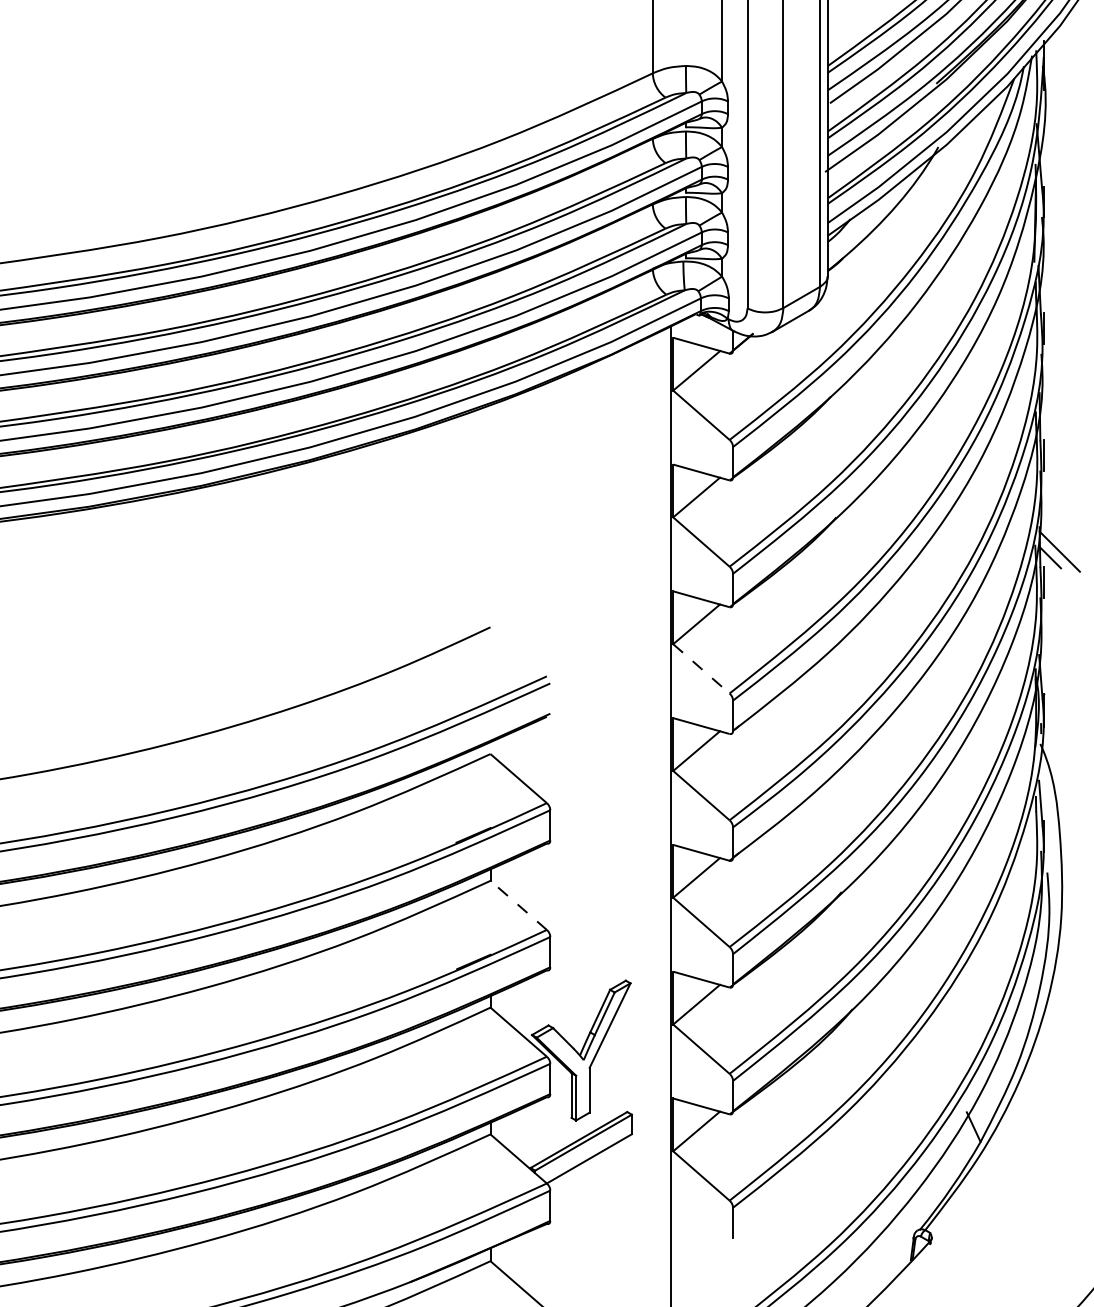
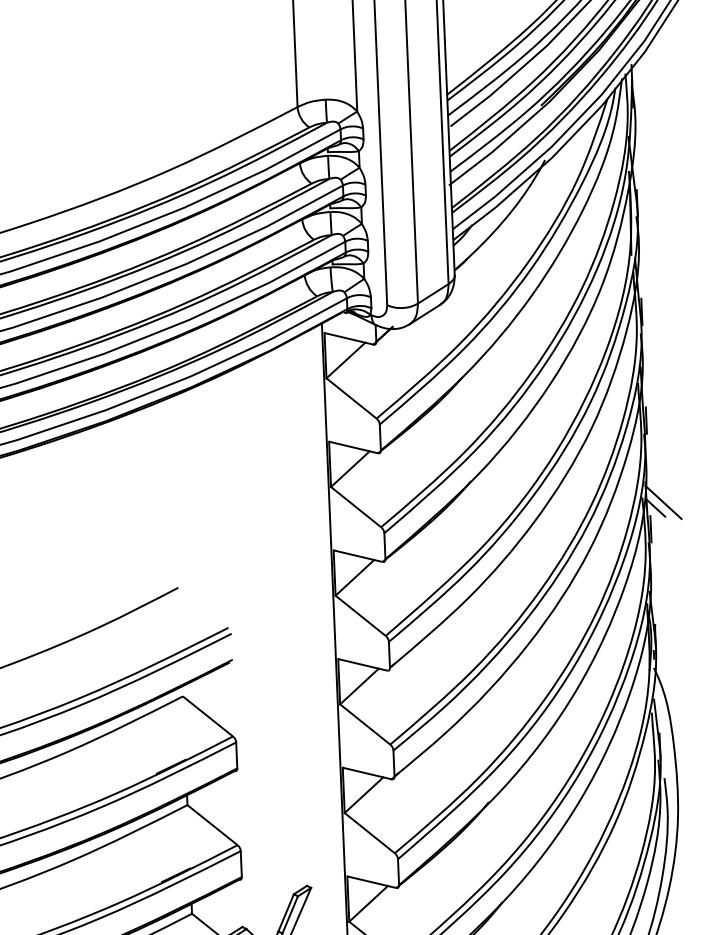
line: (701, 668) -> (360, 615), dashed -> solid
line: (518, 905) -> (212, 825), dashed -> solid

